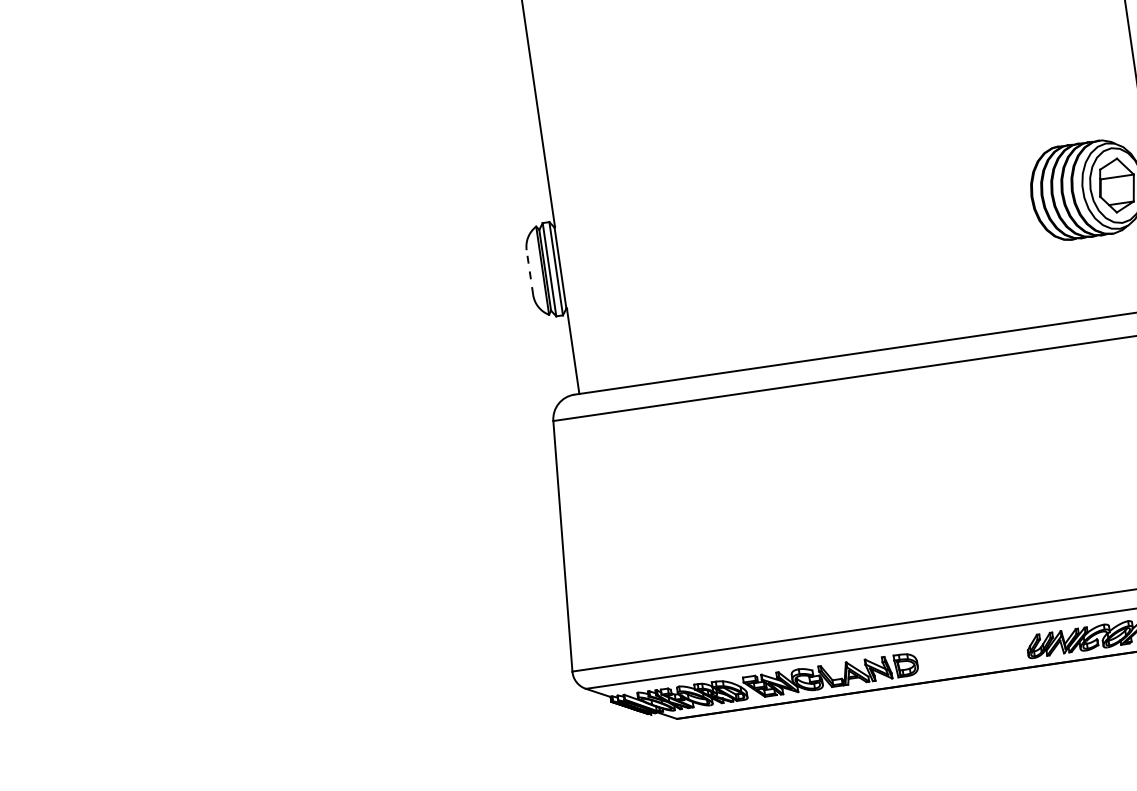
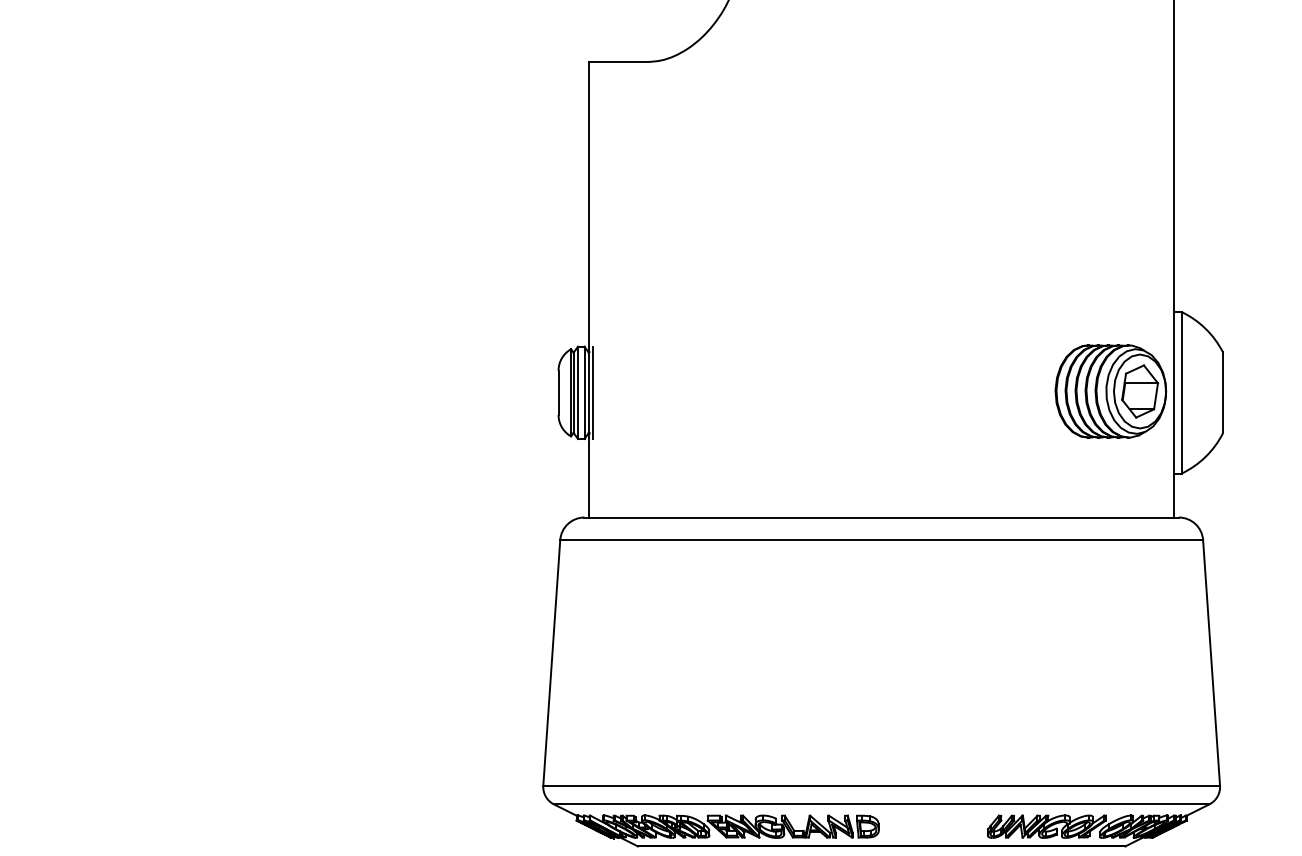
line: (565, 267) -> (593, 392), added
line: (529, 272) -> (558, 392), dashed -> solid

